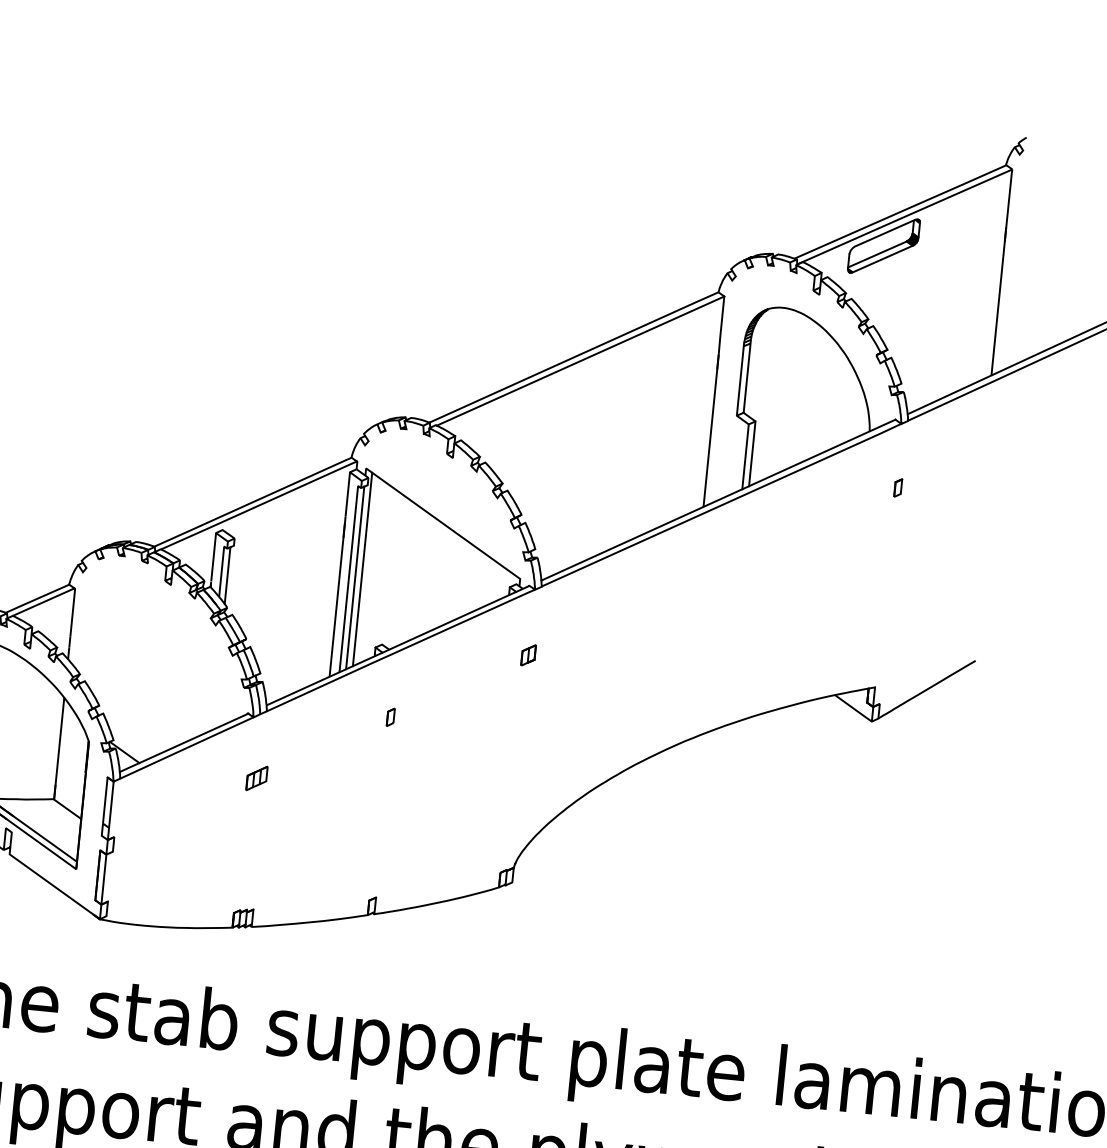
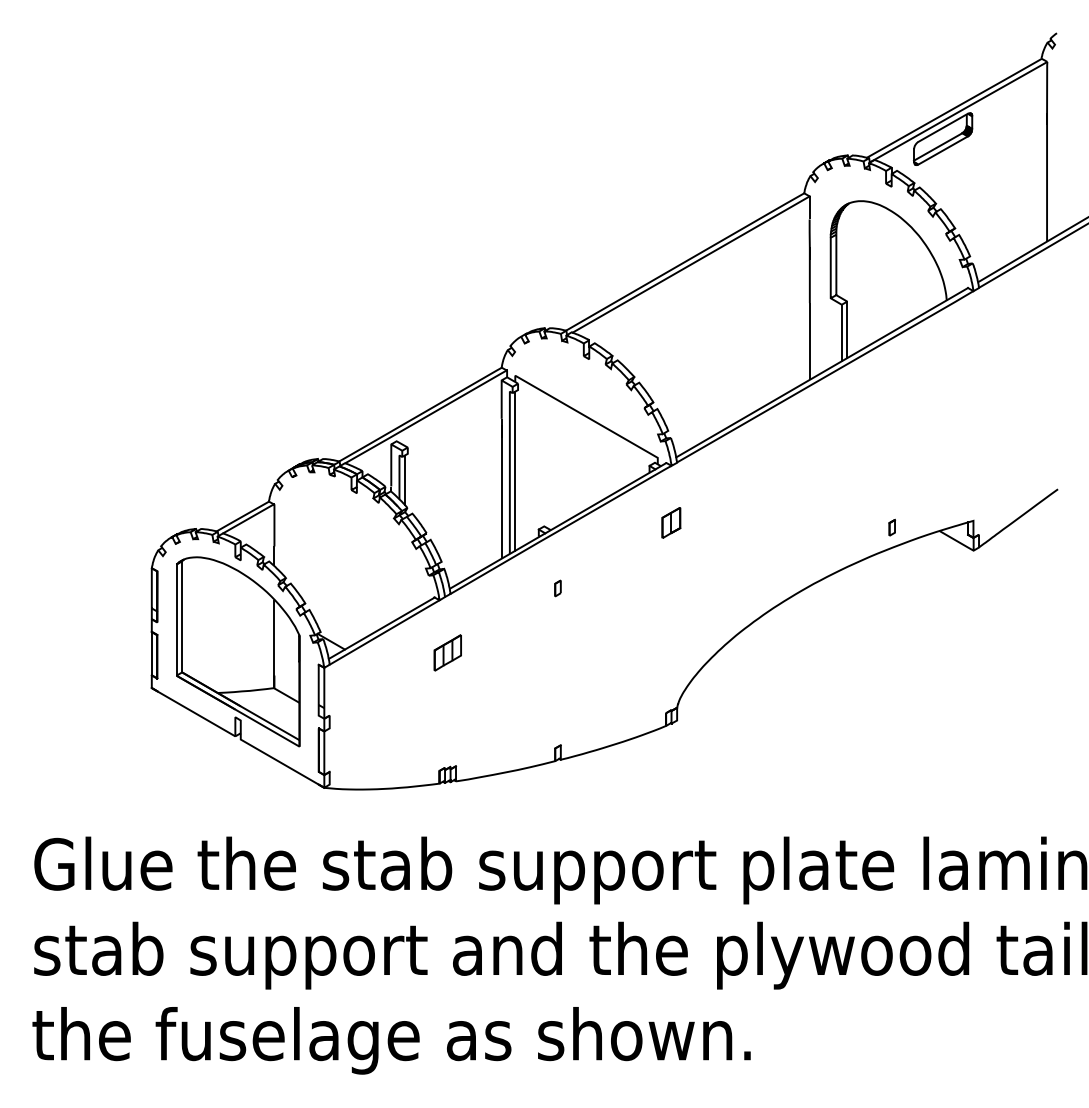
part: (897, 487) -> (891, 527), moved
line: (362, 568) -> (520, 462), removed
part: (528, 655) -> (671, 523), size x1.6
part: (256, 778) -> (447, 652), size x1.6

